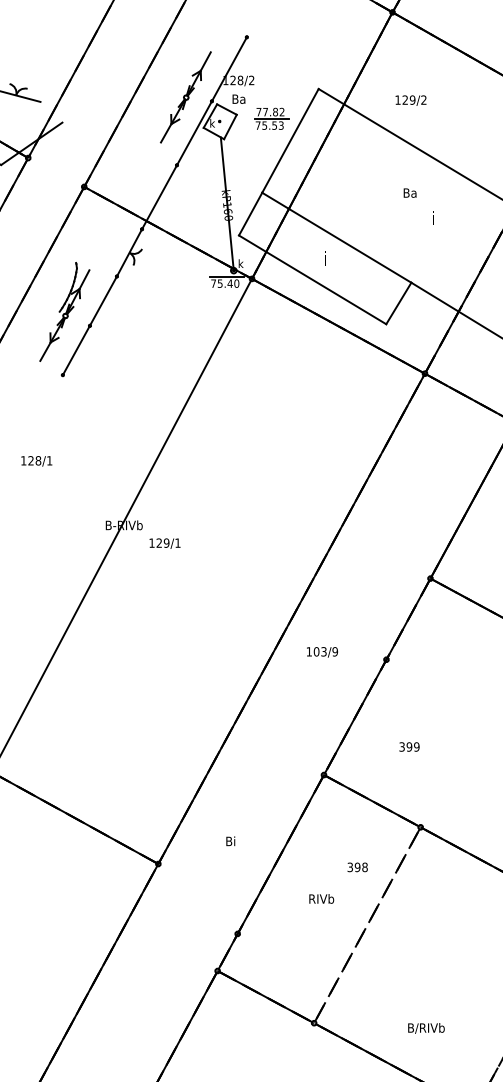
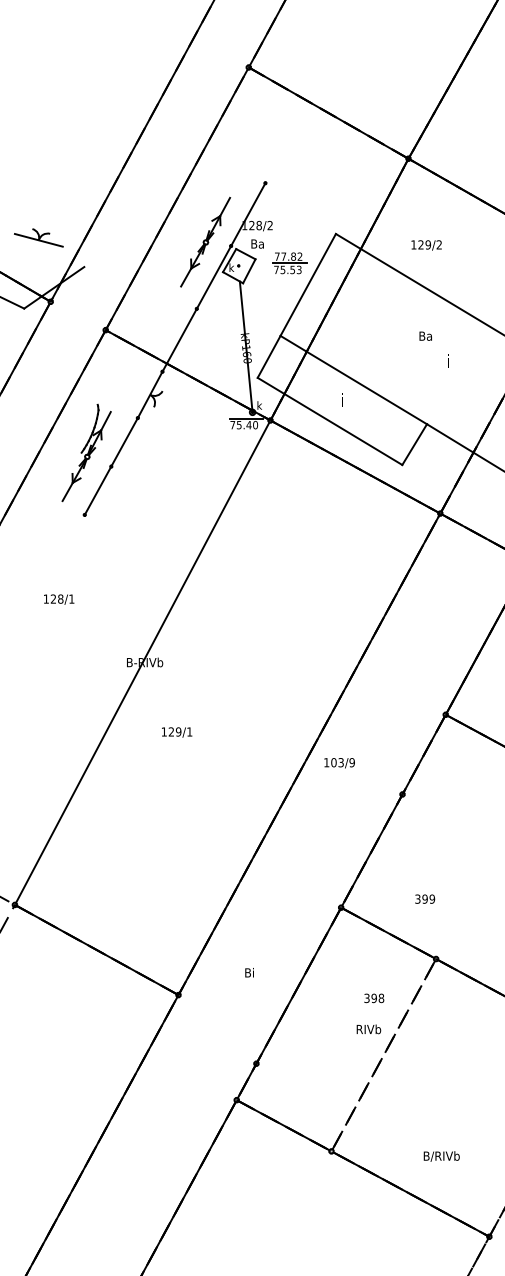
text: (165, 543) -> (177, 732), moved
text: (322, 652) -> (339, 763), moved
text: (409, 746) -> (425, 898), moved
text: (321, 899) -> (368, 1029), moved

